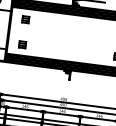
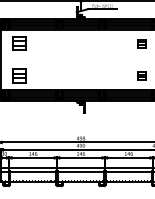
part: (25, 19) -> (19, 43), size x1.6
part: (22, 44) -> (19, 75), size x1.6

